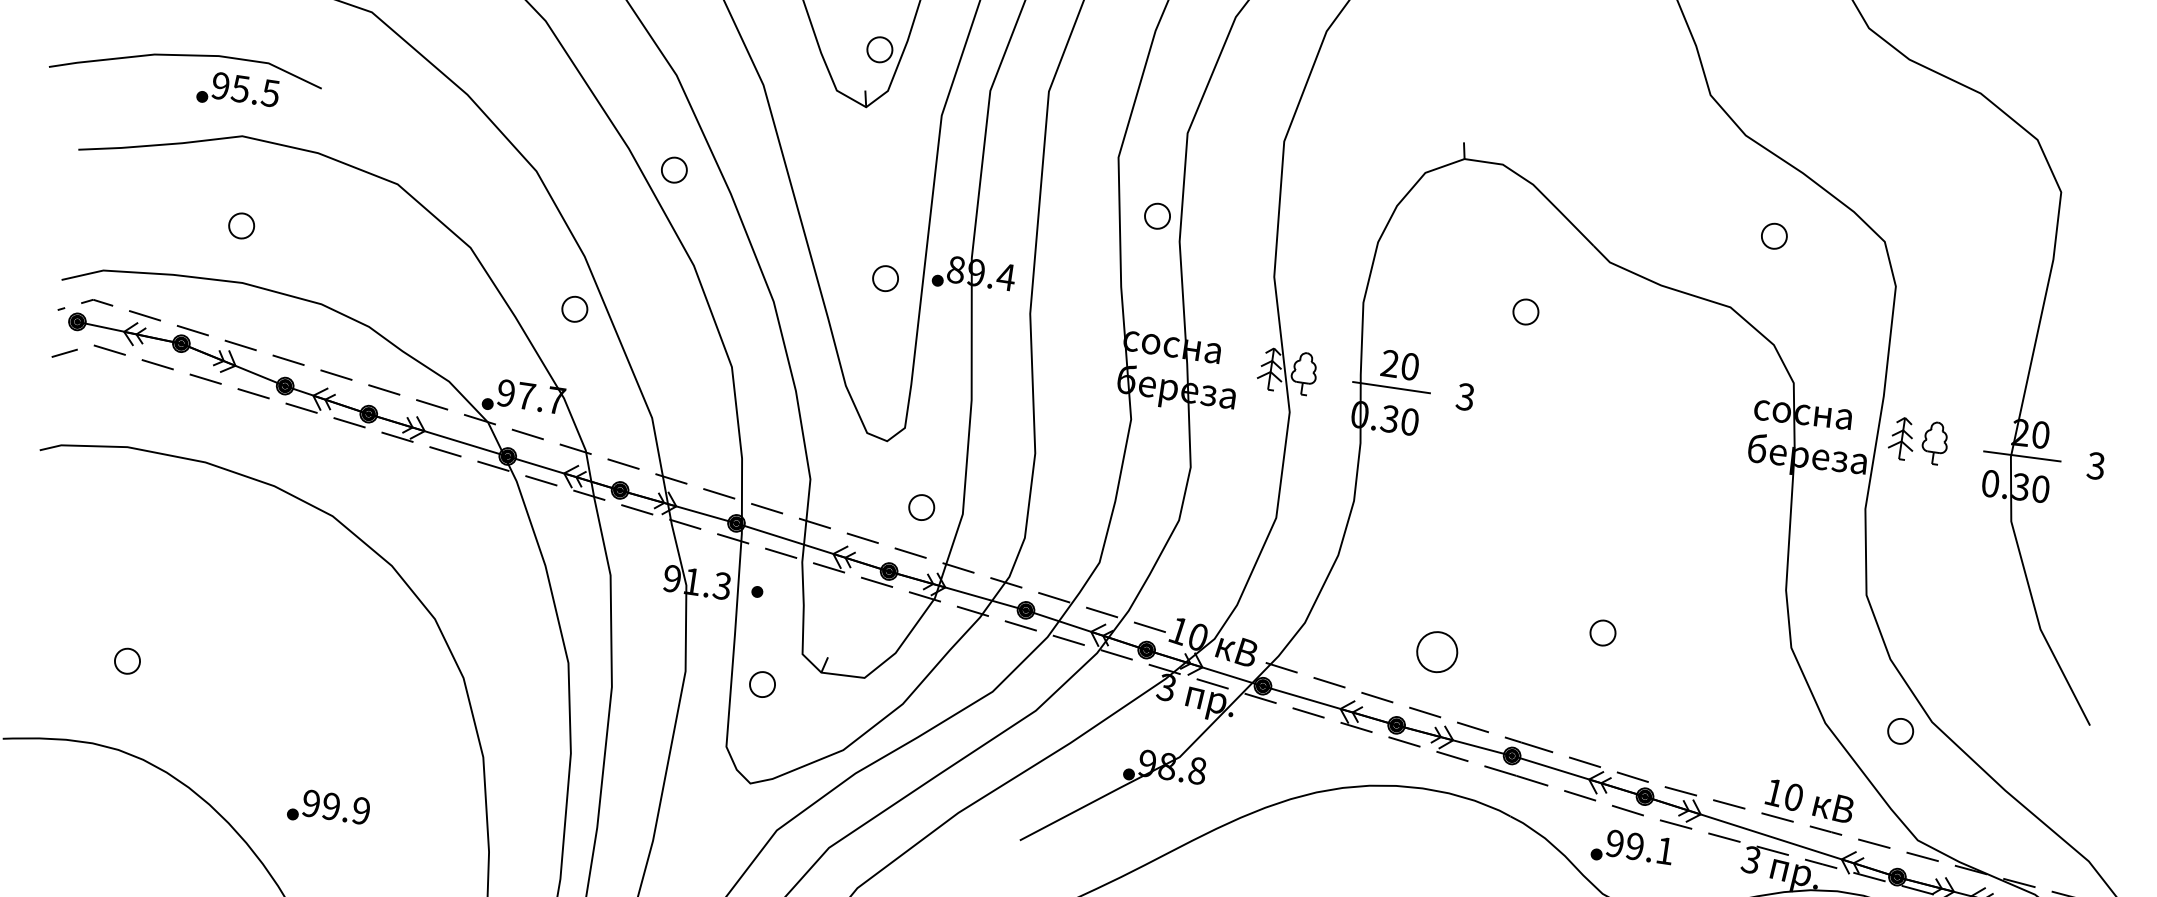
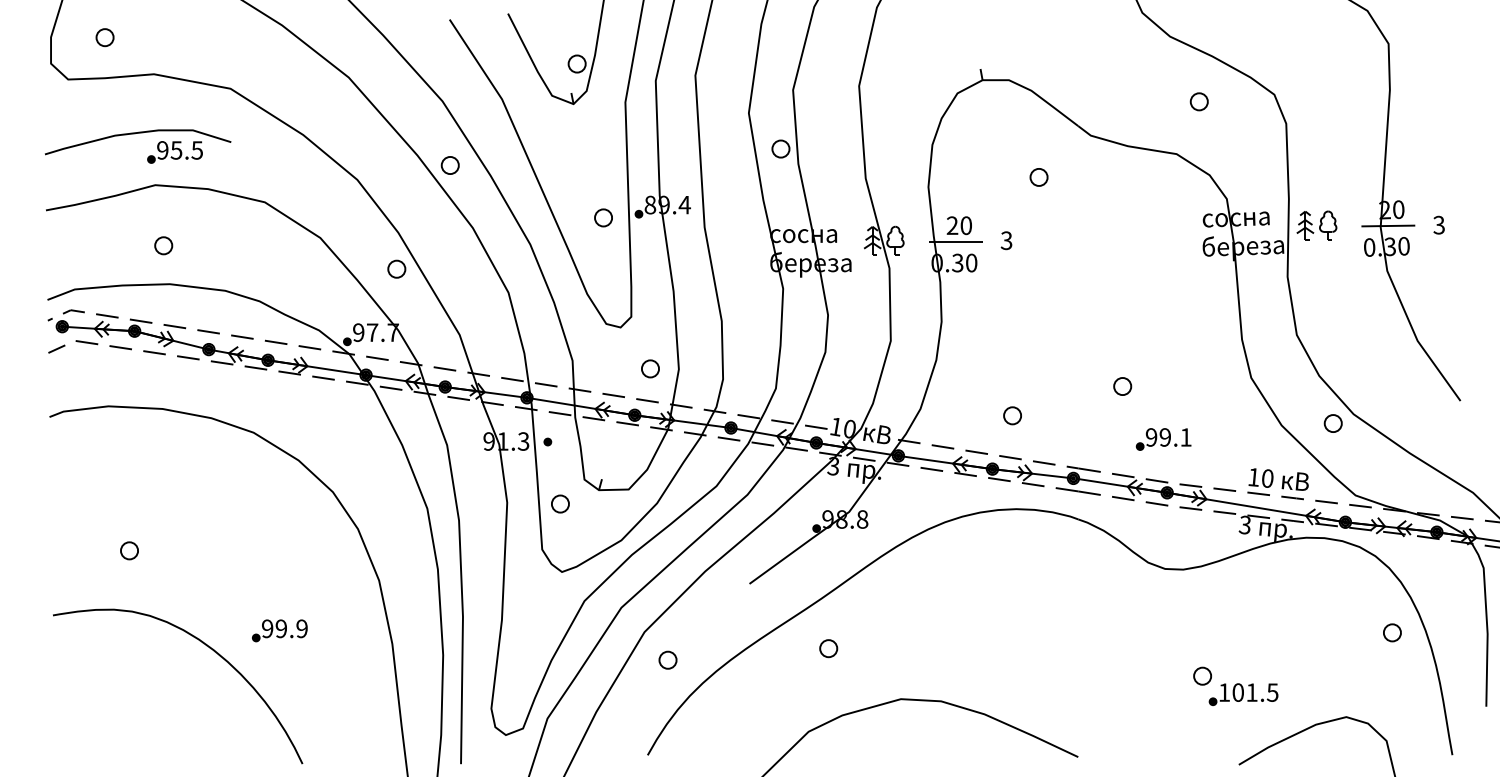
part: (184, 57) -> (135, 134), moved
part: (1437, 651) -> (1012, 415), size x0.62
part: (1631, 849) -> (1163, 439), moved

